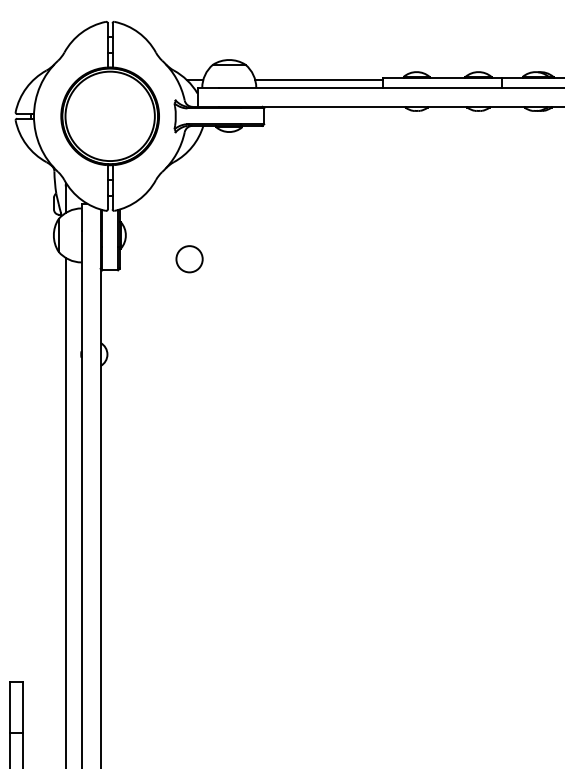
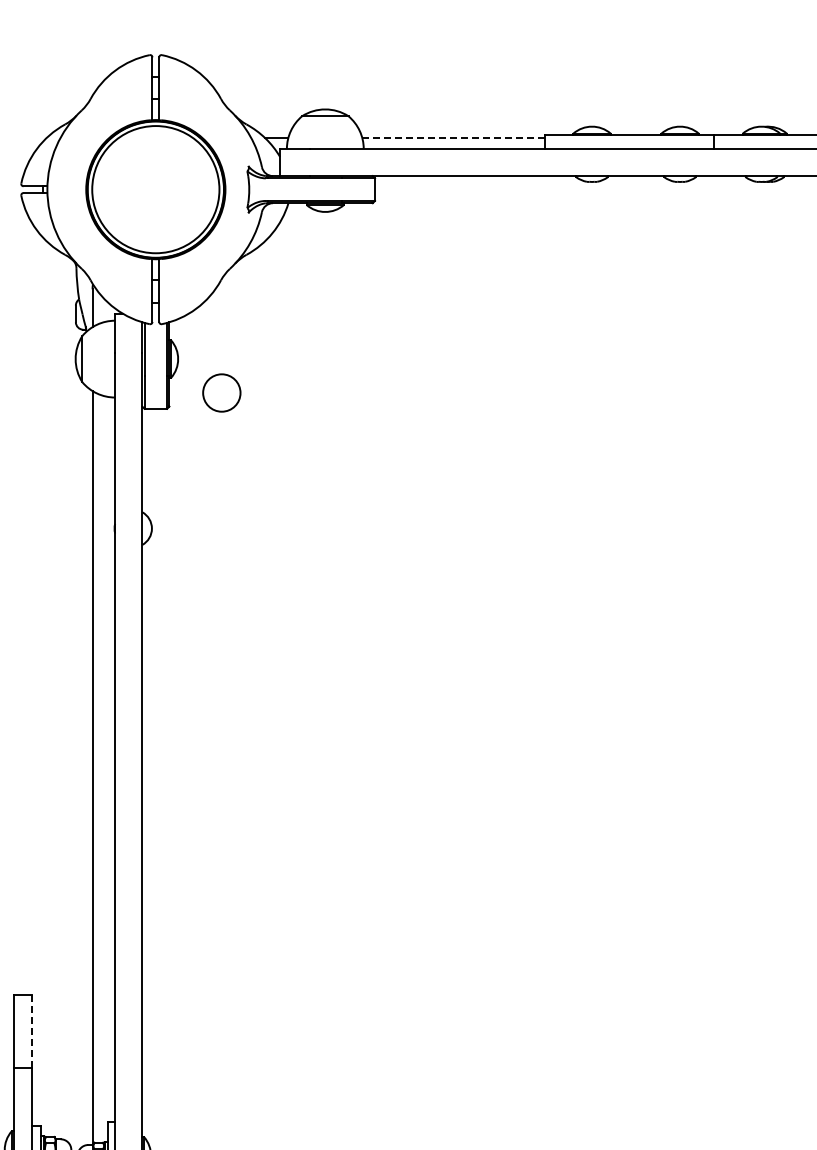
line: (318, 79) -> (452, 137), solid -> dashed
circle: (189, 258) -> (221, 392), moved
line: (22, 707) -> (31, 1030), solid -> dashed

